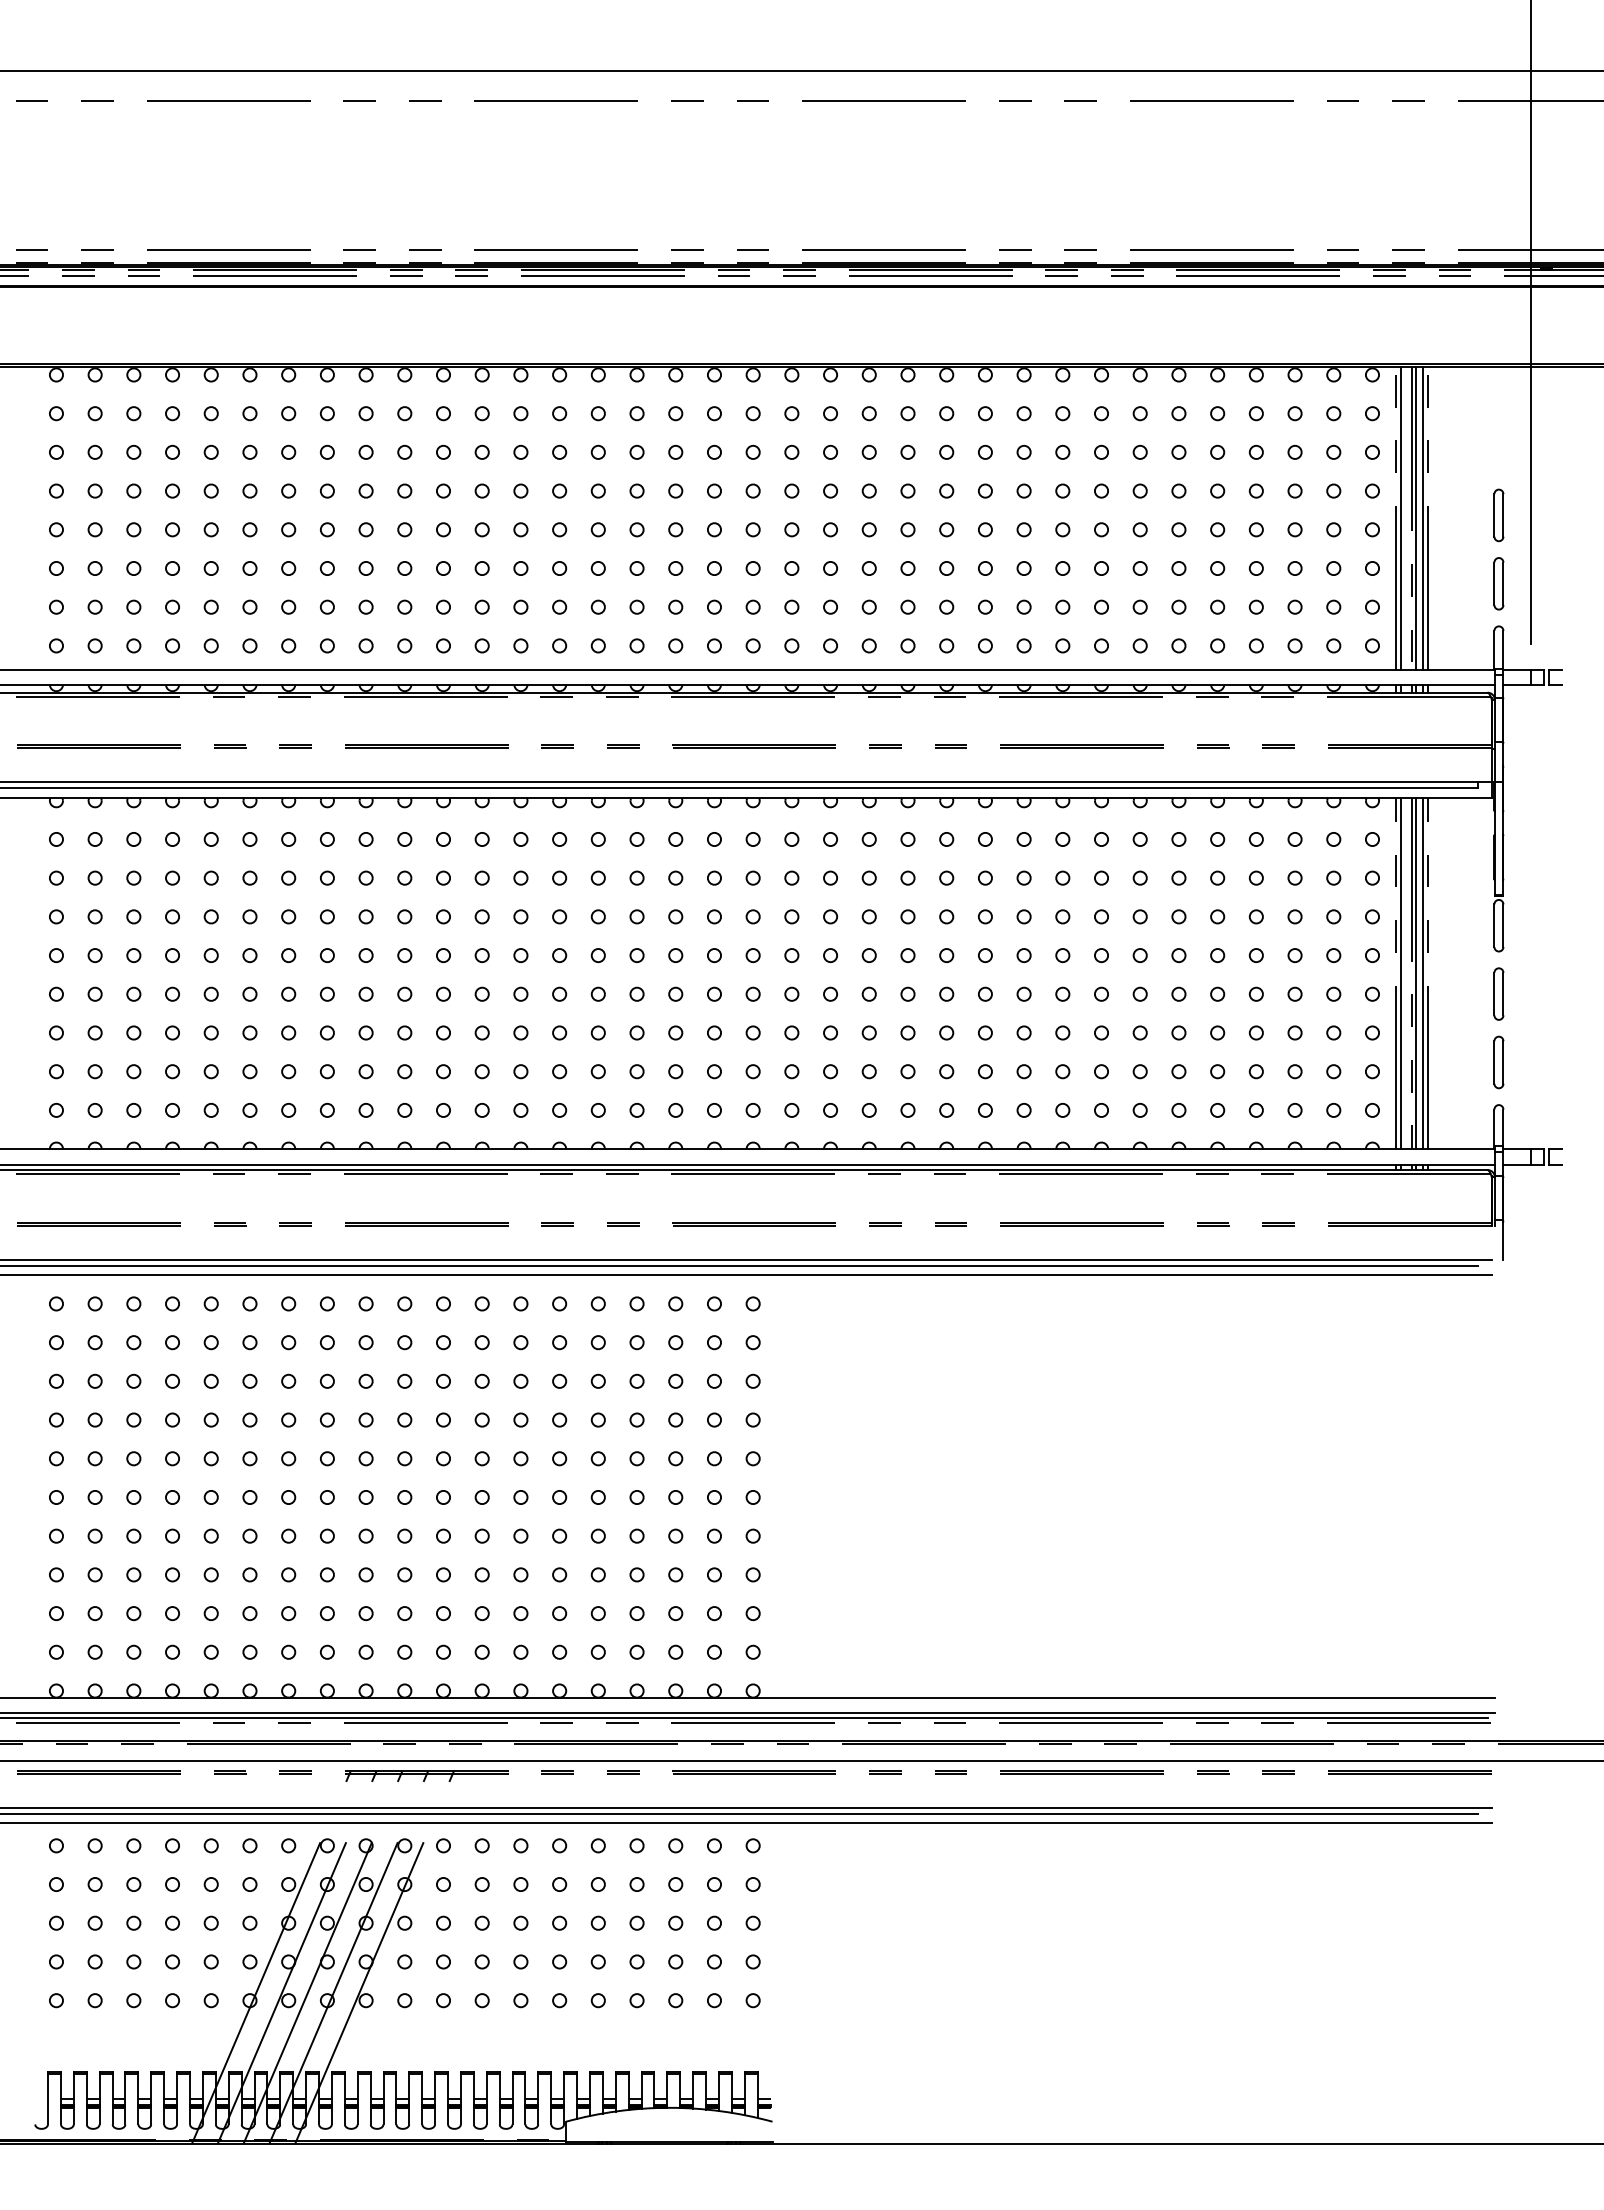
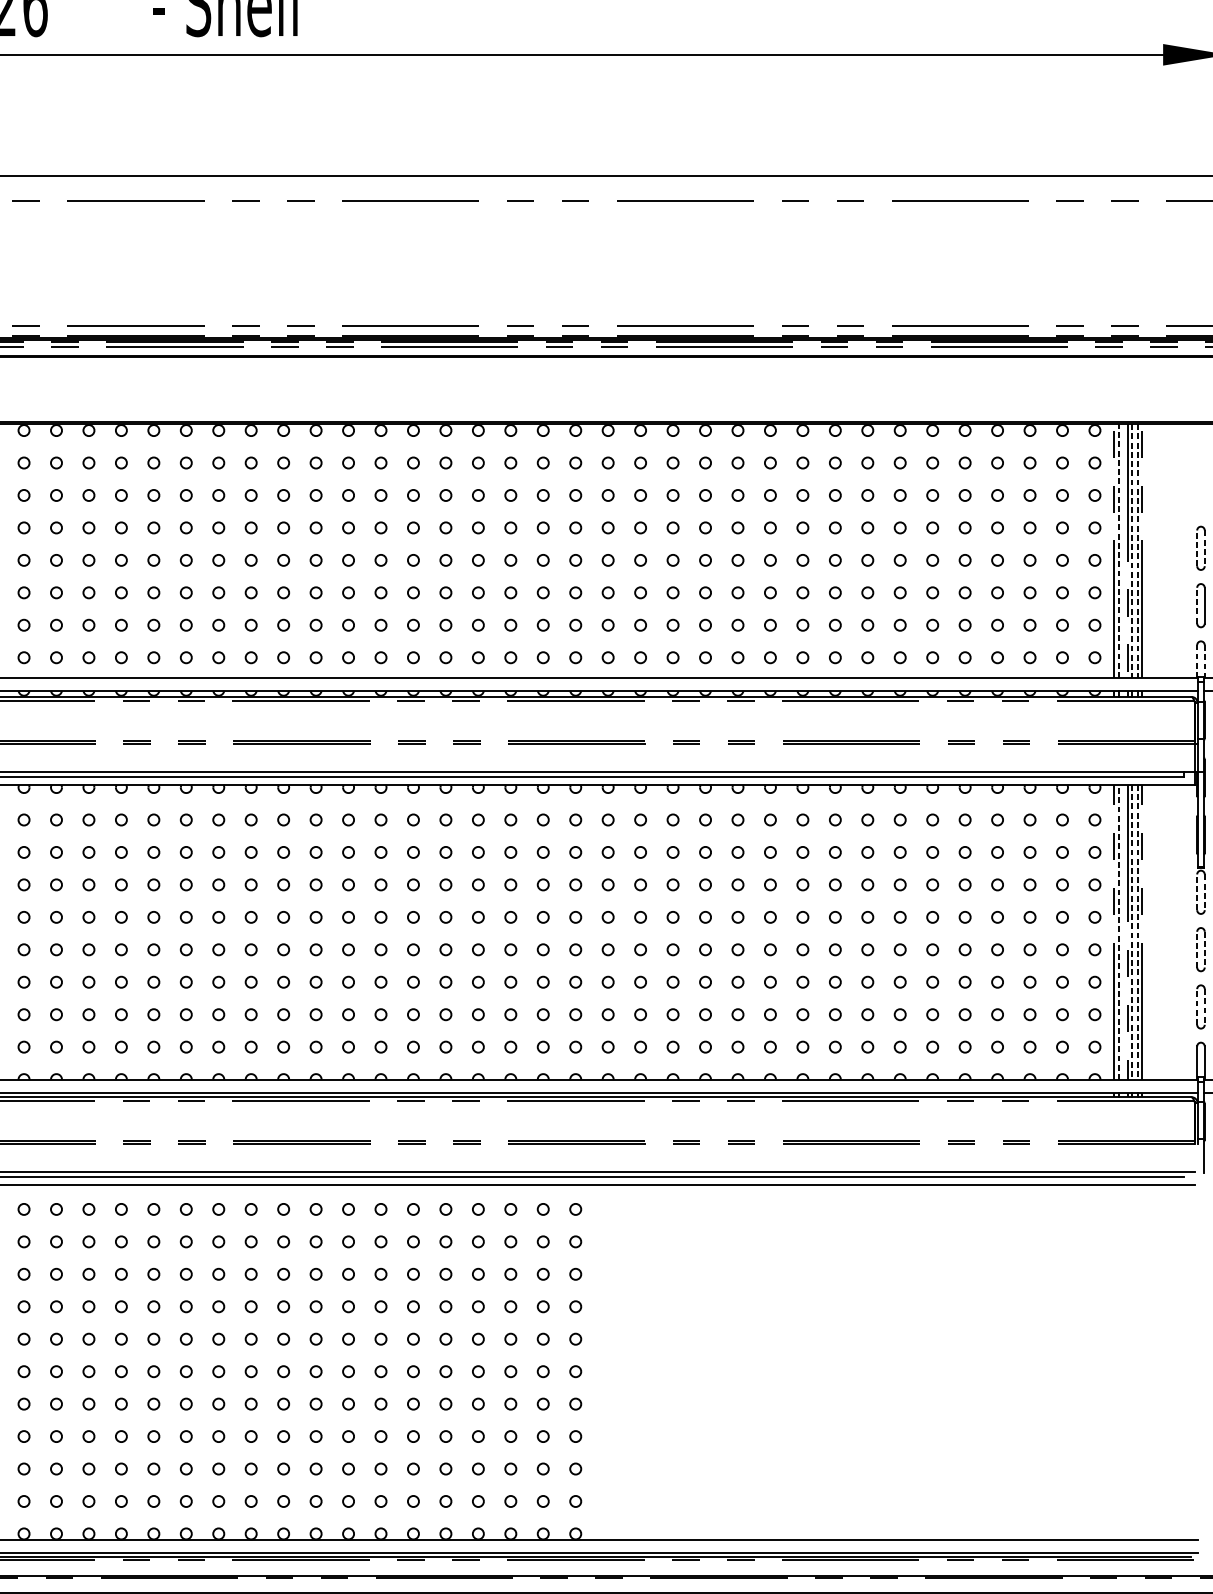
line: (1494, 514) -> (1197, 547), solid -> dashed
line: (1503, 515) -> (1204, 548), solid -> dashed
line: (1400, 518) -> (1118, 550), solid -> dashed
line: (1416, 519) -> (1131, 551), solid -> dashed
line: (1423, 519) -> (1137, 551), solid -> dashed
line: (1494, 583) -> (1197, 605), solid -> dashed
line: (1494, 649) -> (1197, 660), solid -> dashed
line: (1503, 650) -> (1204, 661), solid -> dashed
line: (1494, 925) -> (1197, 892), solid -> dashed
line: (1503, 926) -> (1204, 892), solid -> dashed
line: (1400, 973) -> (1118, 932), solid -> dashed
line: (1416, 973) -> (1131, 932), solid -> dashed
line: (1423, 973) -> (1137, 932), solid -> dashed
line: (1494, 993) -> (1197, 949), solid -> dashed
line: (1503, 994) -> (1204, 949), solid -> dashed
line: (1494, 1062) -> (1197, 1006), solid -> dashed
line: (1503, 1062) -> (1204, 1006), solid -> dashed

